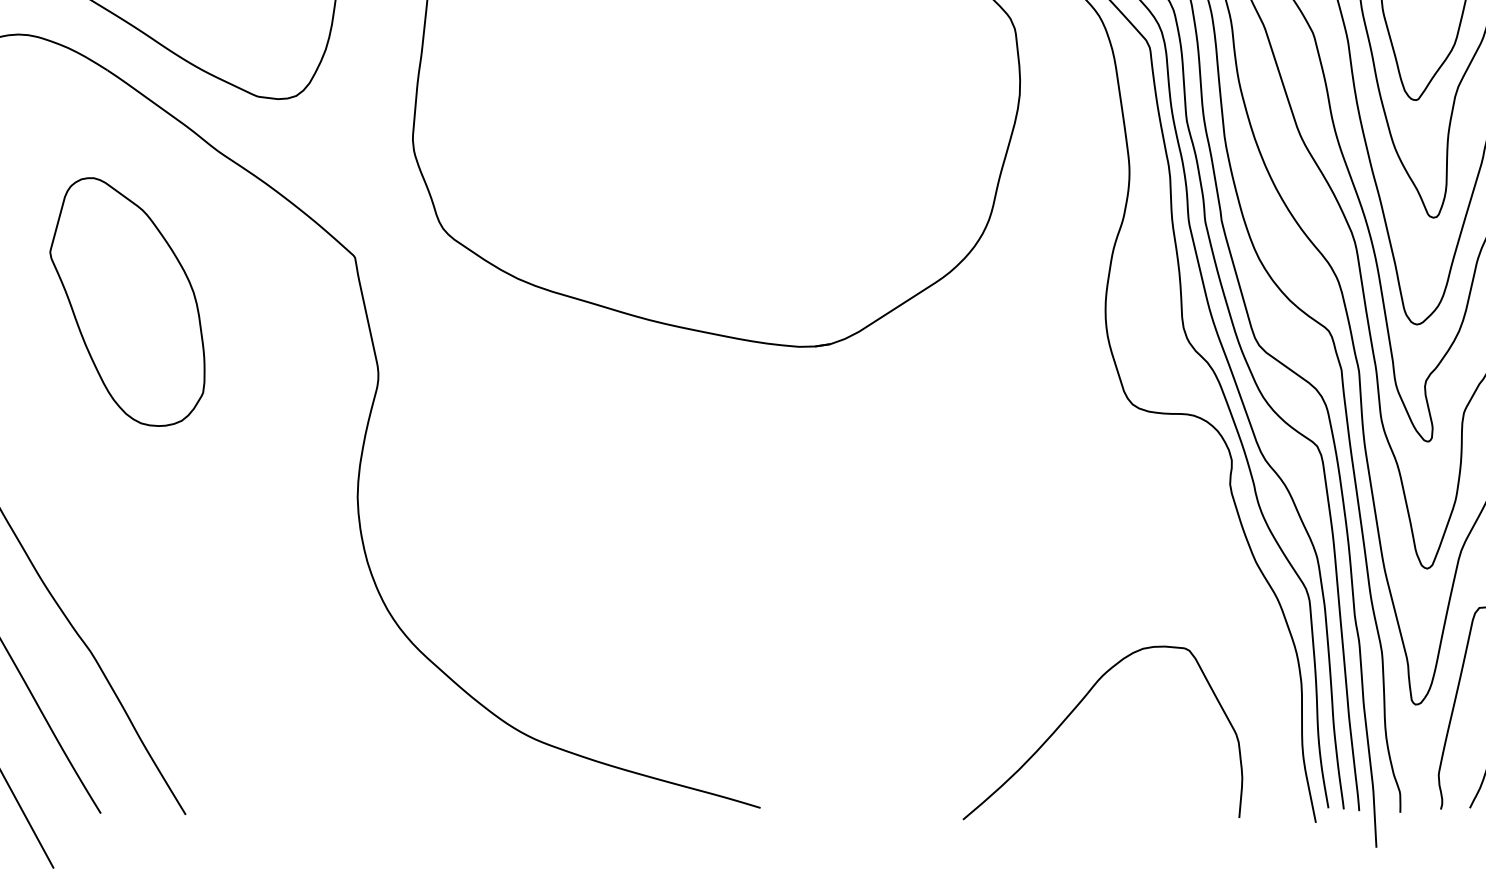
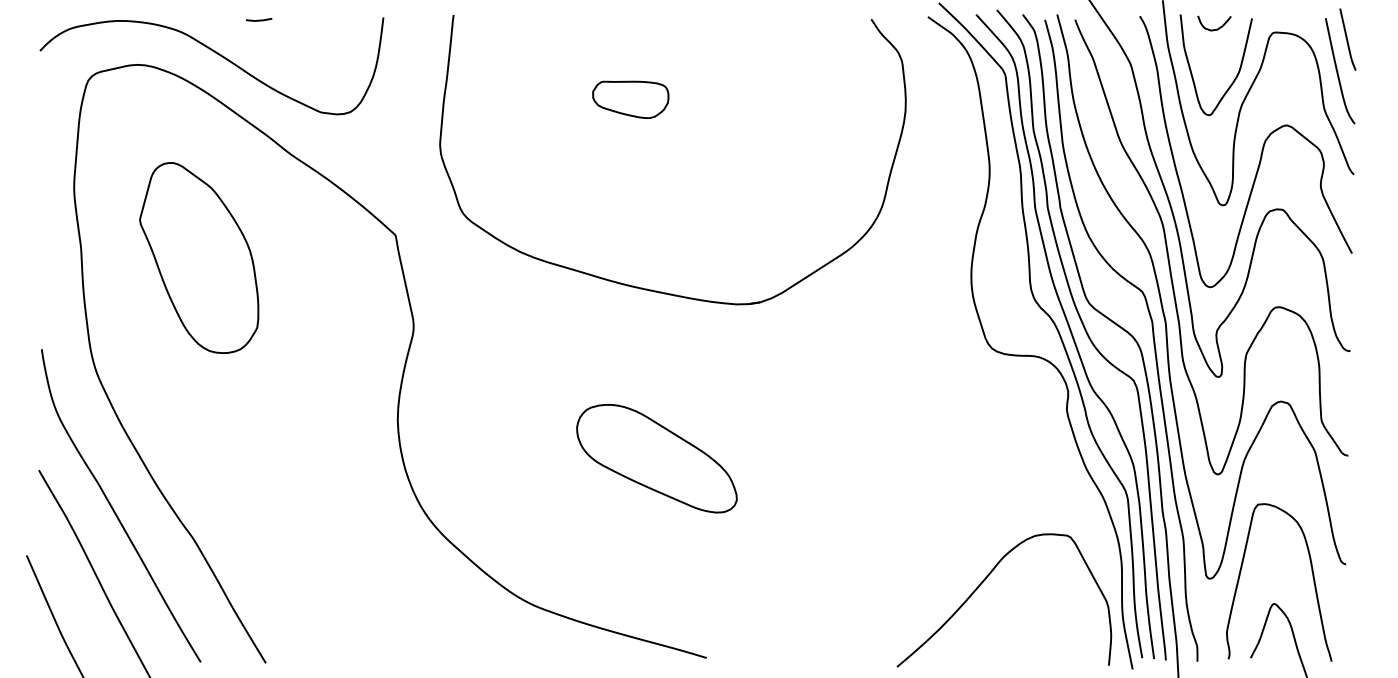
part: (661, 79) -> (630, 99), added
part: (127, 301) -> (199, 257), moved
part: (695, 547) -> (656, 458), added
curve: (1078, 706) -> (985, 580), moved

